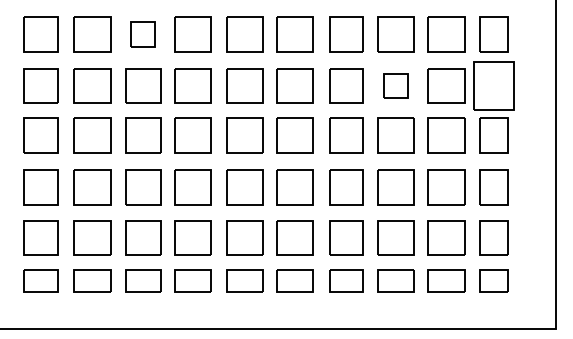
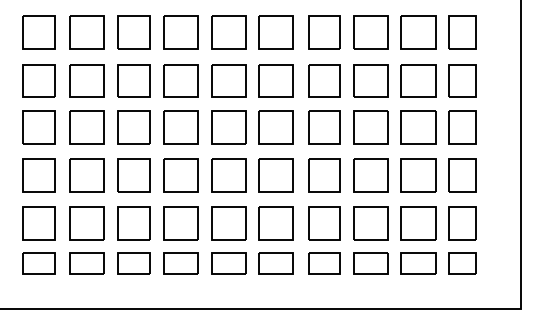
part: (142, 34) -> (133, 32), size x1.43
part: (395, 85) -> (370, 80), size x1.43
part: (493, 85) -> (462, 80), size x0.71

